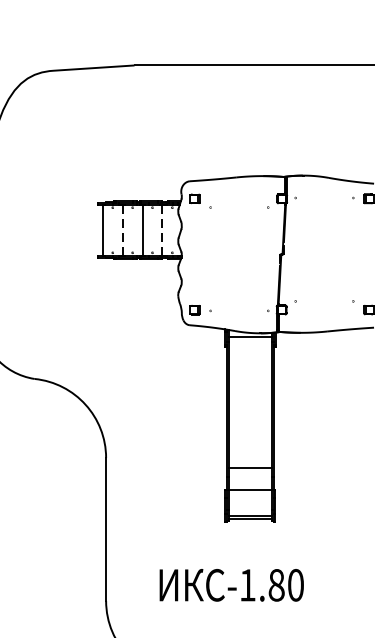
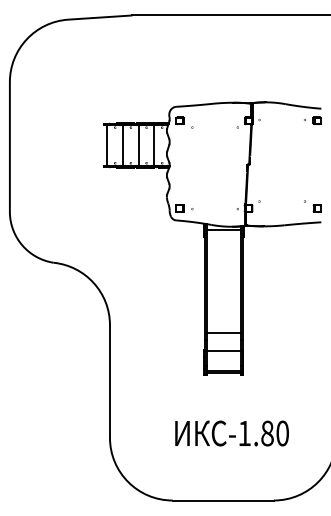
line: (123, 229) -> (123, 144), dashed -> solid
line: (162, 229) -> (154, 144), dashed -> solid
text: (231, 585) -> (231, 433), moved

